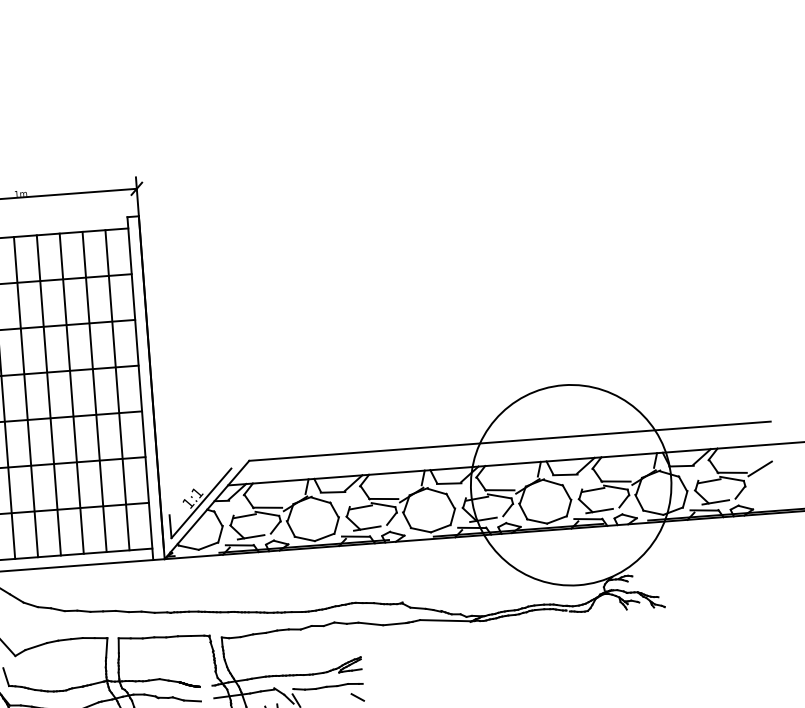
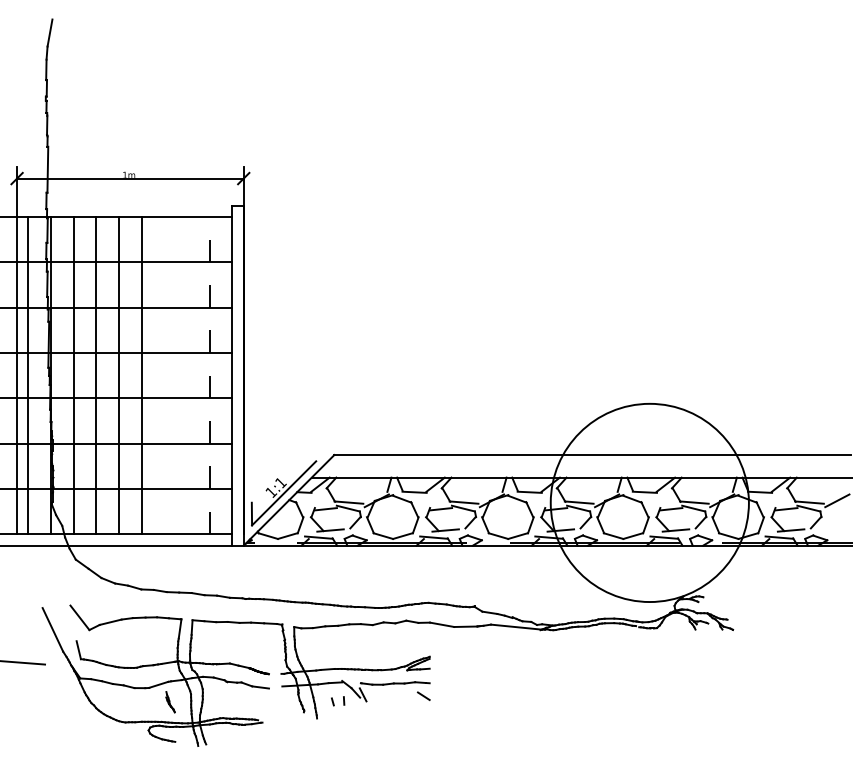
line: (117, 390) -> (209, 375), solid -> dashed
line: (95, 391) -> (187, 375), removed
line: (71, 393) -> (164, 375), removed

